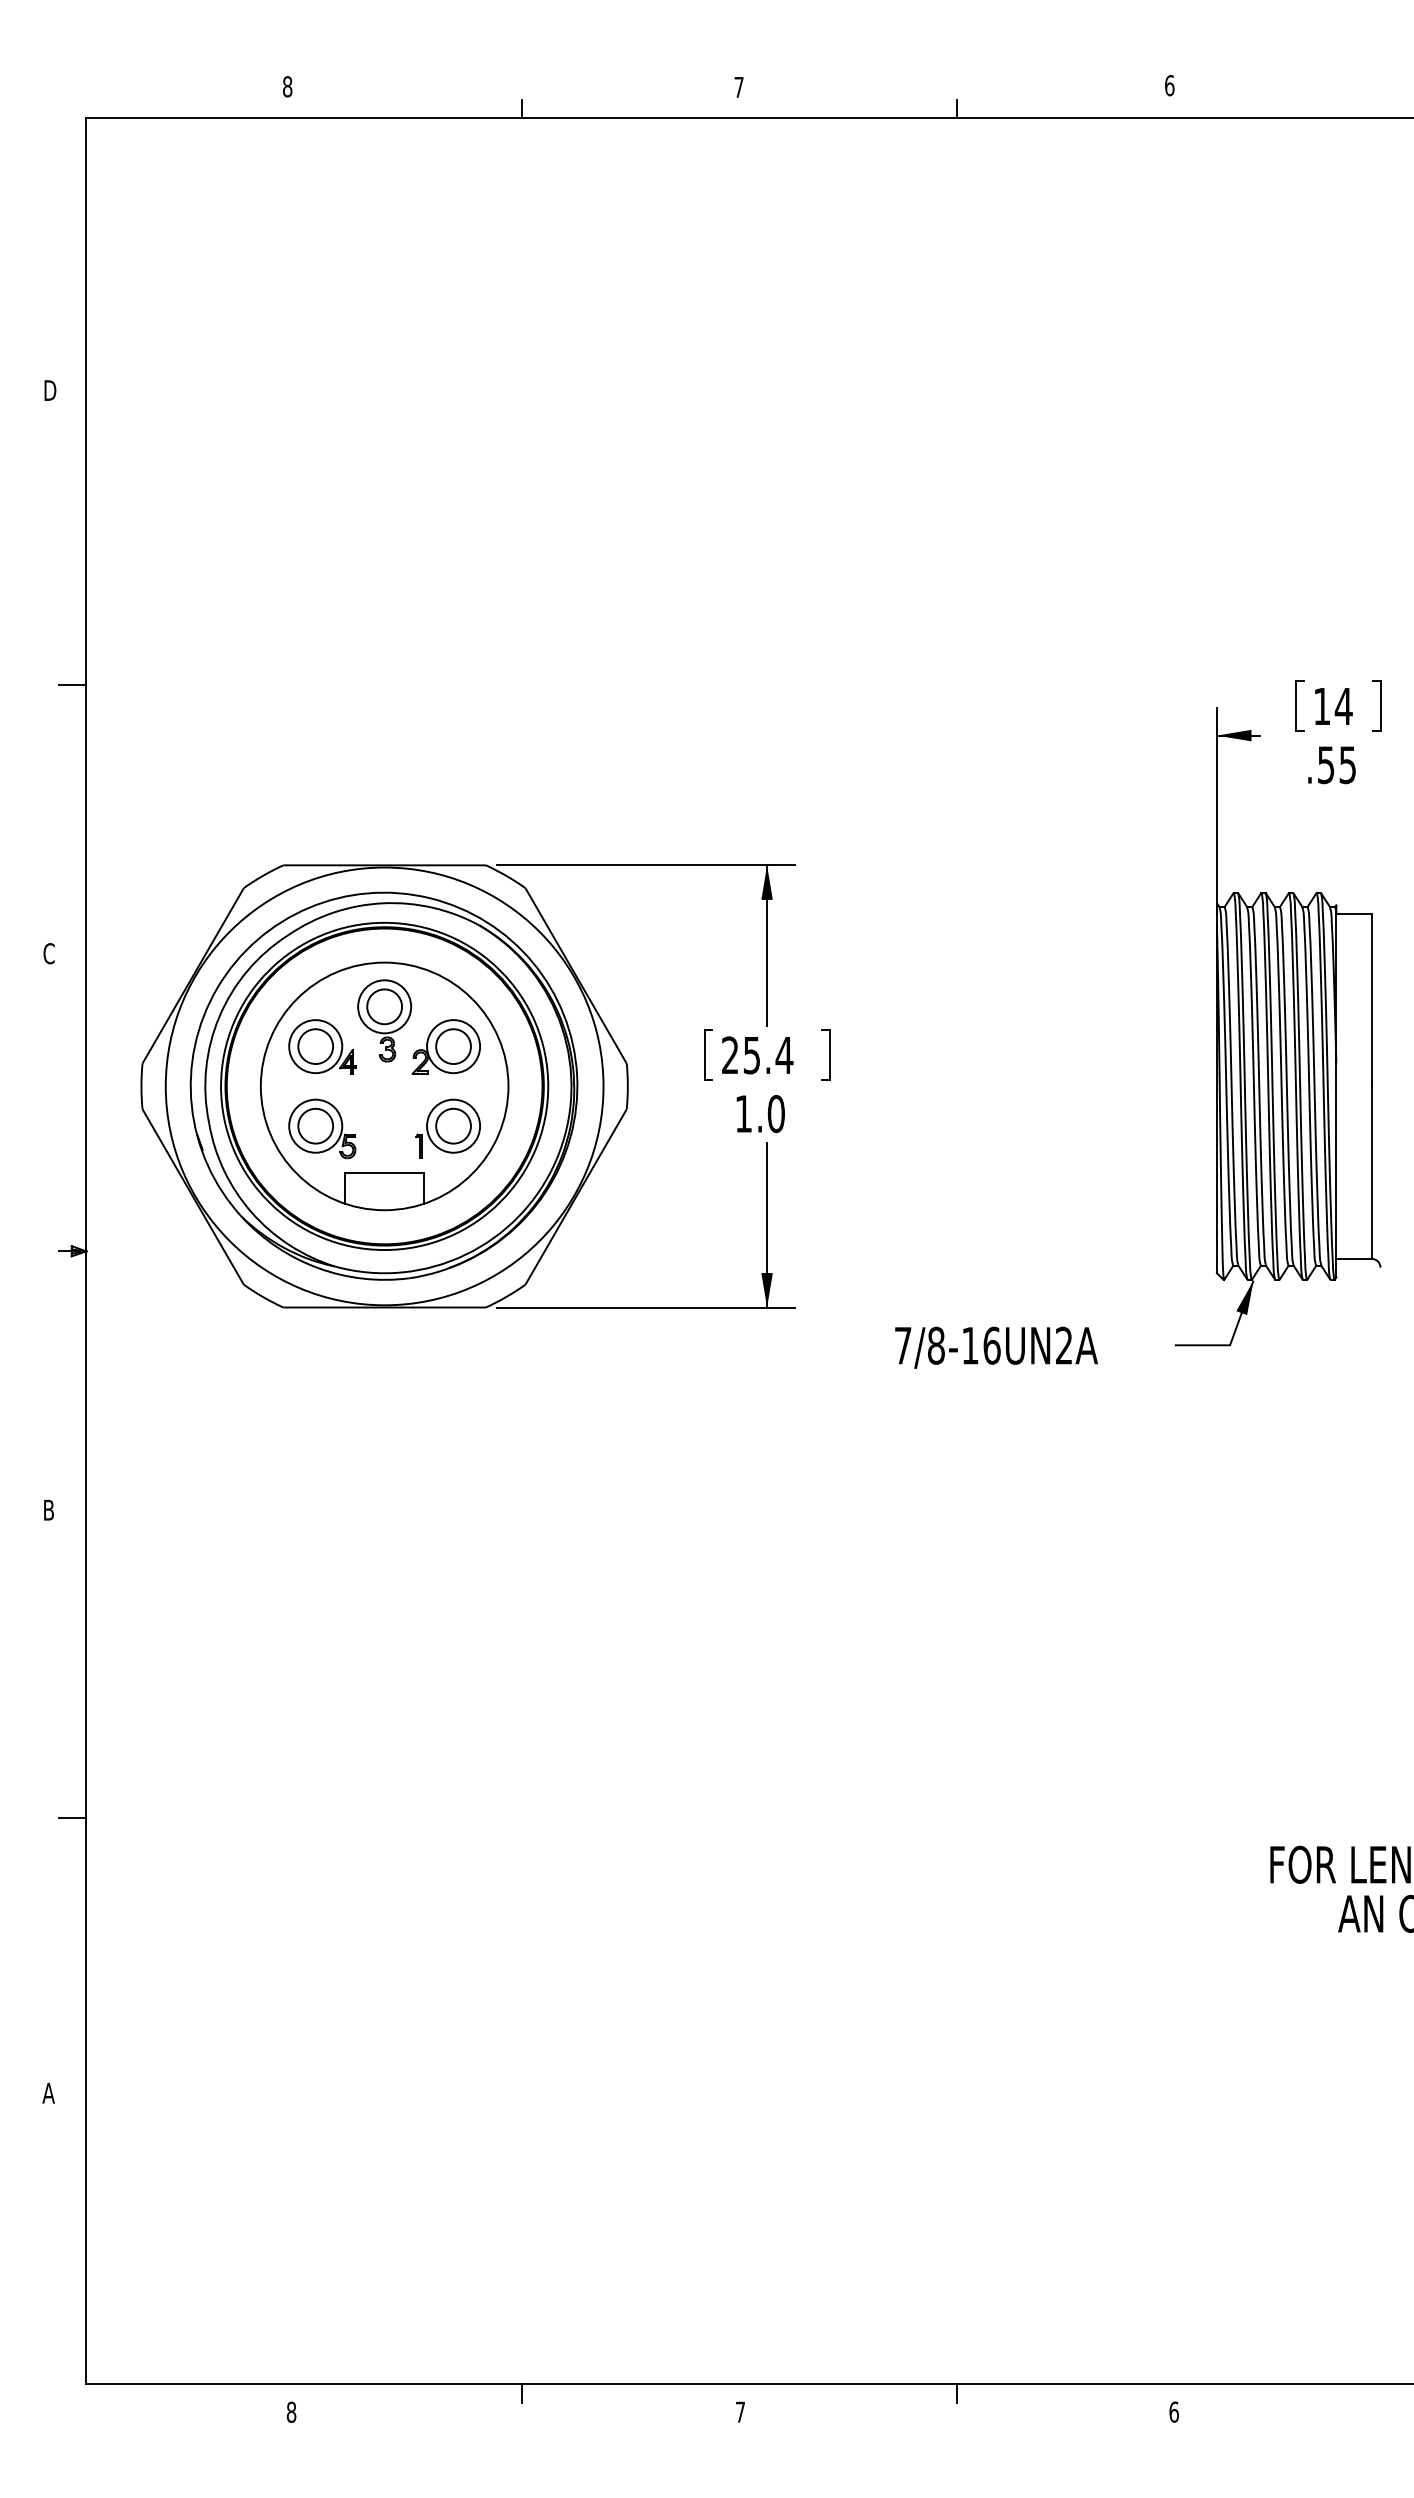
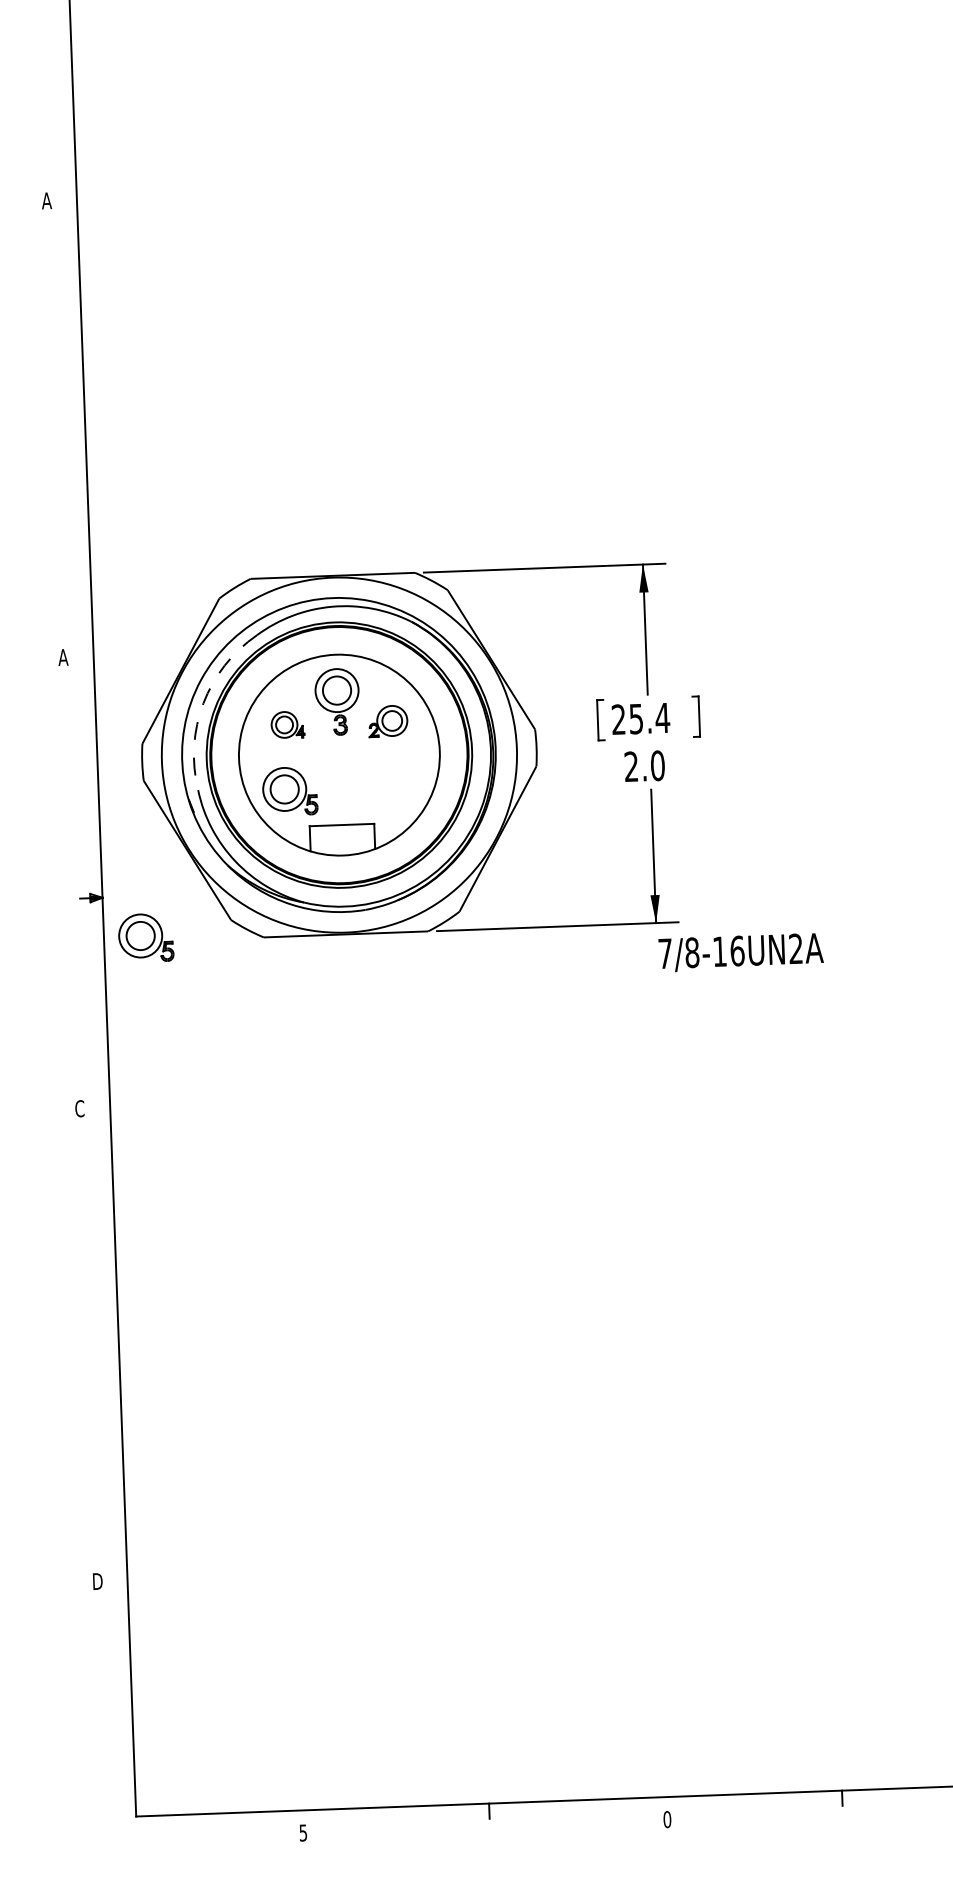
text: (49, 390) -> (46, 200), D -> A
line: (72, 684) -> (74, 438), removed
text: (48, 953) -> (62, 657), C -> A
arc: (219, 1016) -> (203, 703), solid -> dashed
part: (322, 1046) -> (287, 724), size x0.6
part: (445, 1046) -> (387, 720), size x0.7
text: (743, 1113) -> (631, 766), 1.0 -> 2.0
part: (447, 1128) -> (391, 787), removed
part: (138, 1302) -> (146, 937), added
text: (996, 1347) -> (741, 952), moved
text: (48, 1509) -> (79, 1108), B -> C
line: (72, 1817) -> (108, 1357), removed
text: (48, 2093) -> (96, 1581), A -> D
text: (291, 2411) -> (303, 1832), 8 -> 5
text: (740, 2411) -> (667, 1819), 7 -> 0

